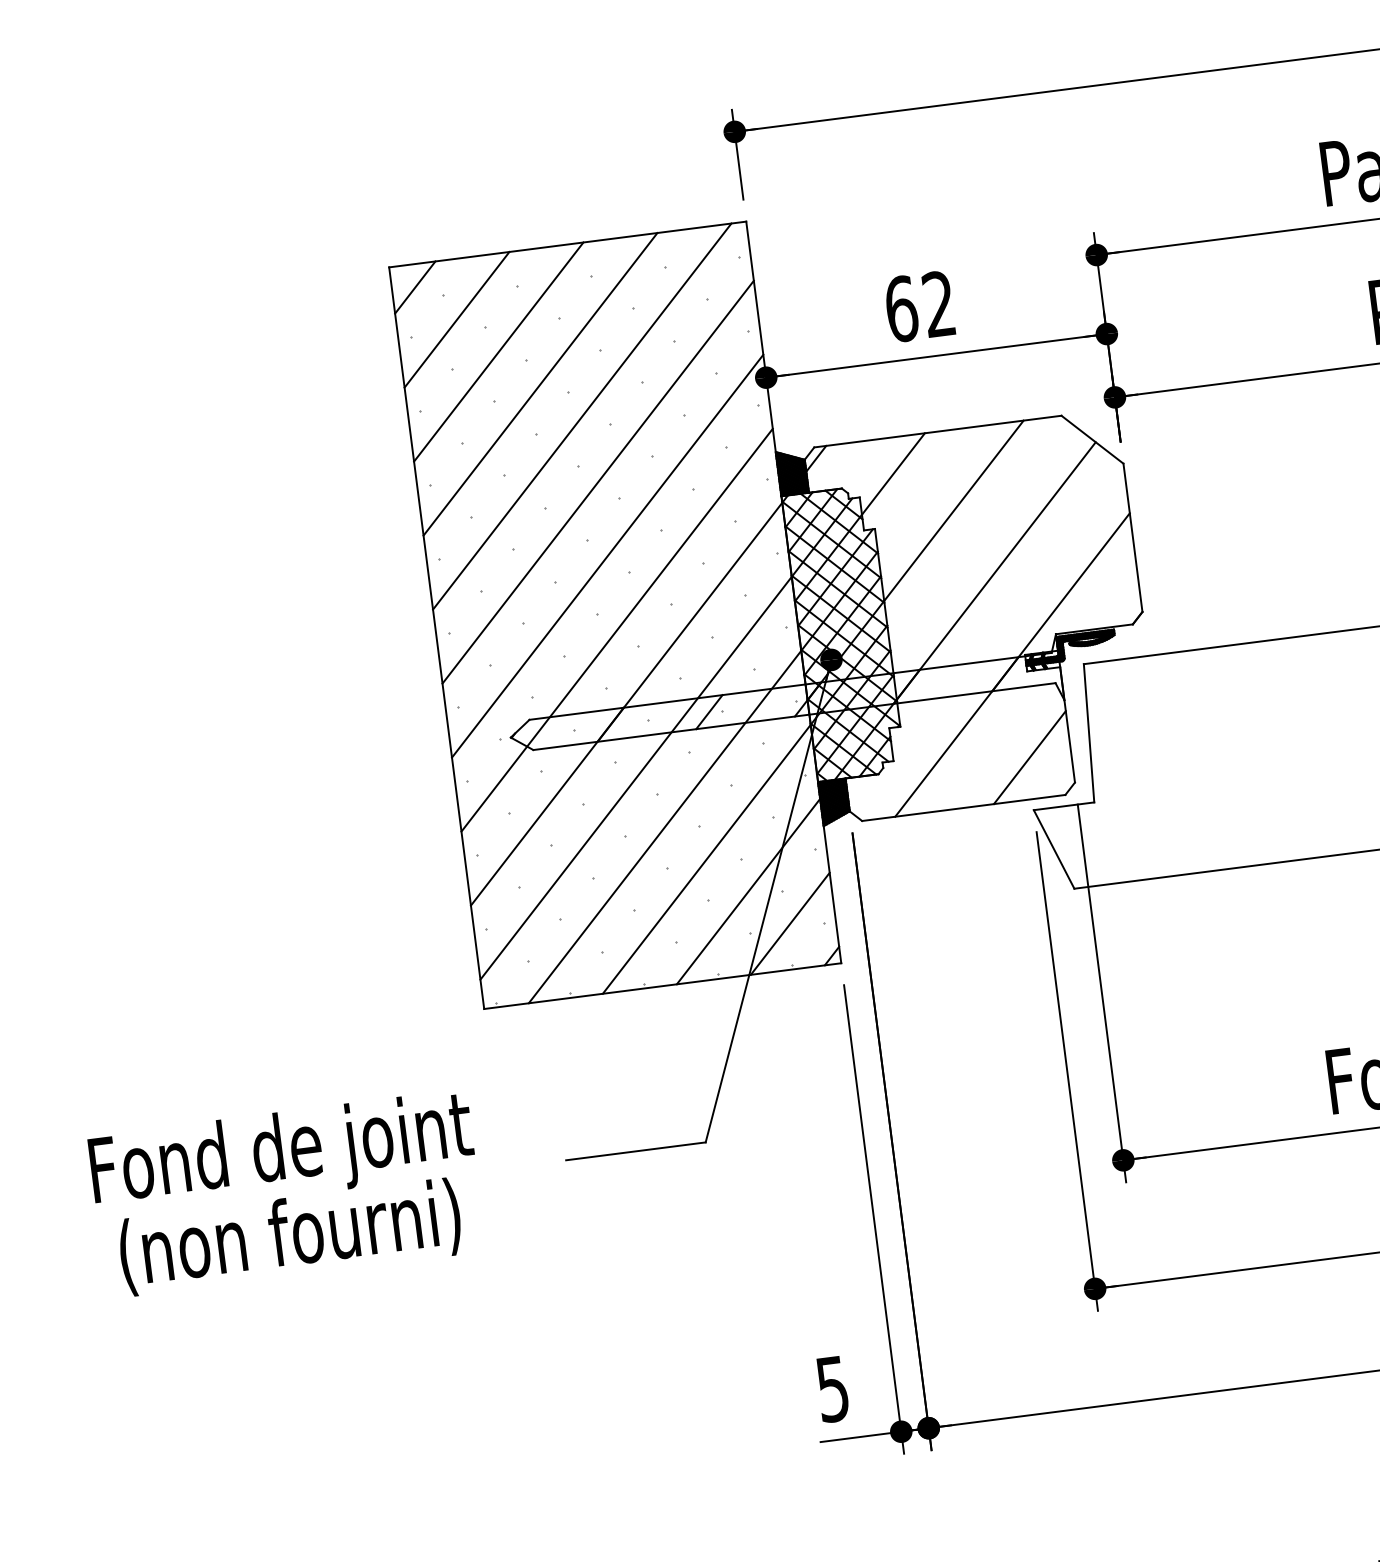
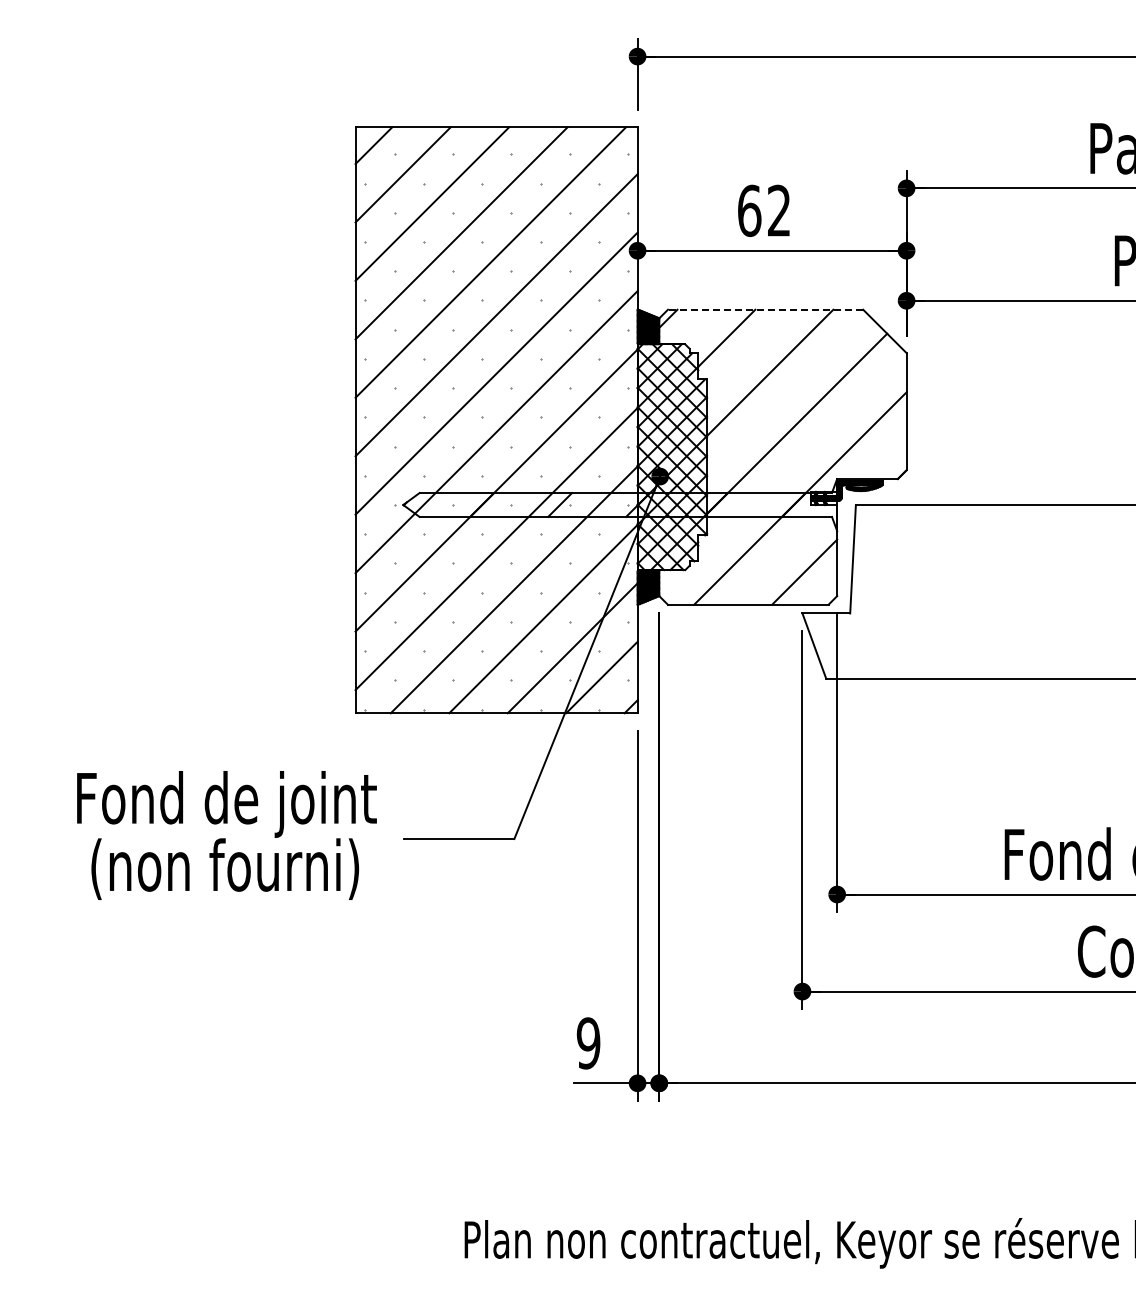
line: (937, 431) -> (765, 309), solid -> dashed
text: (286, 1194) -> (226, 835), moved
text: (832, 1389) -> (588, 1043), 5 -> 9

